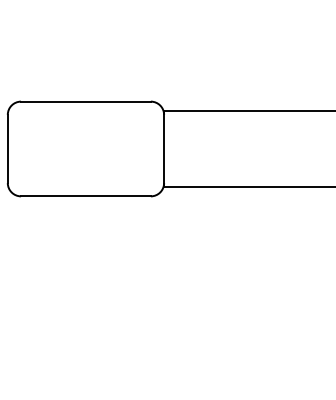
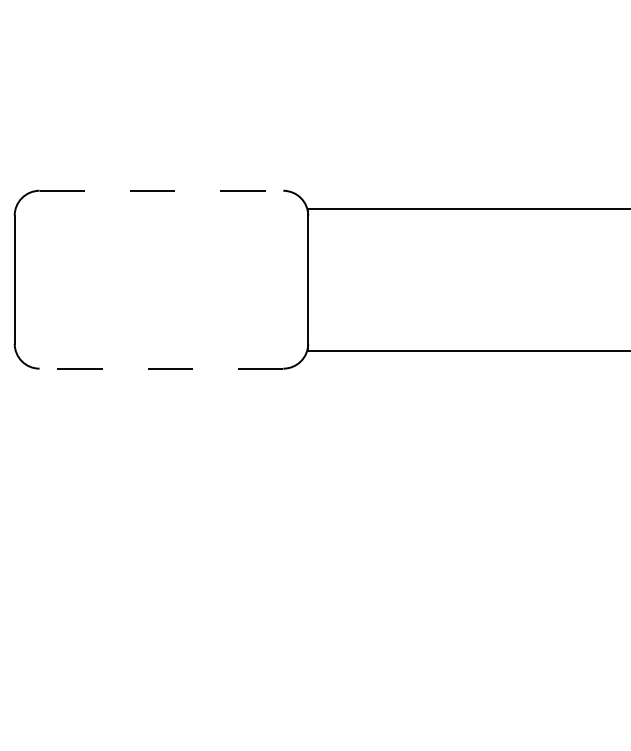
line: (85, 101) -> (160, 190), solid -> dashed
line: (85, 196) -> (160, 368), solid -> dashed

